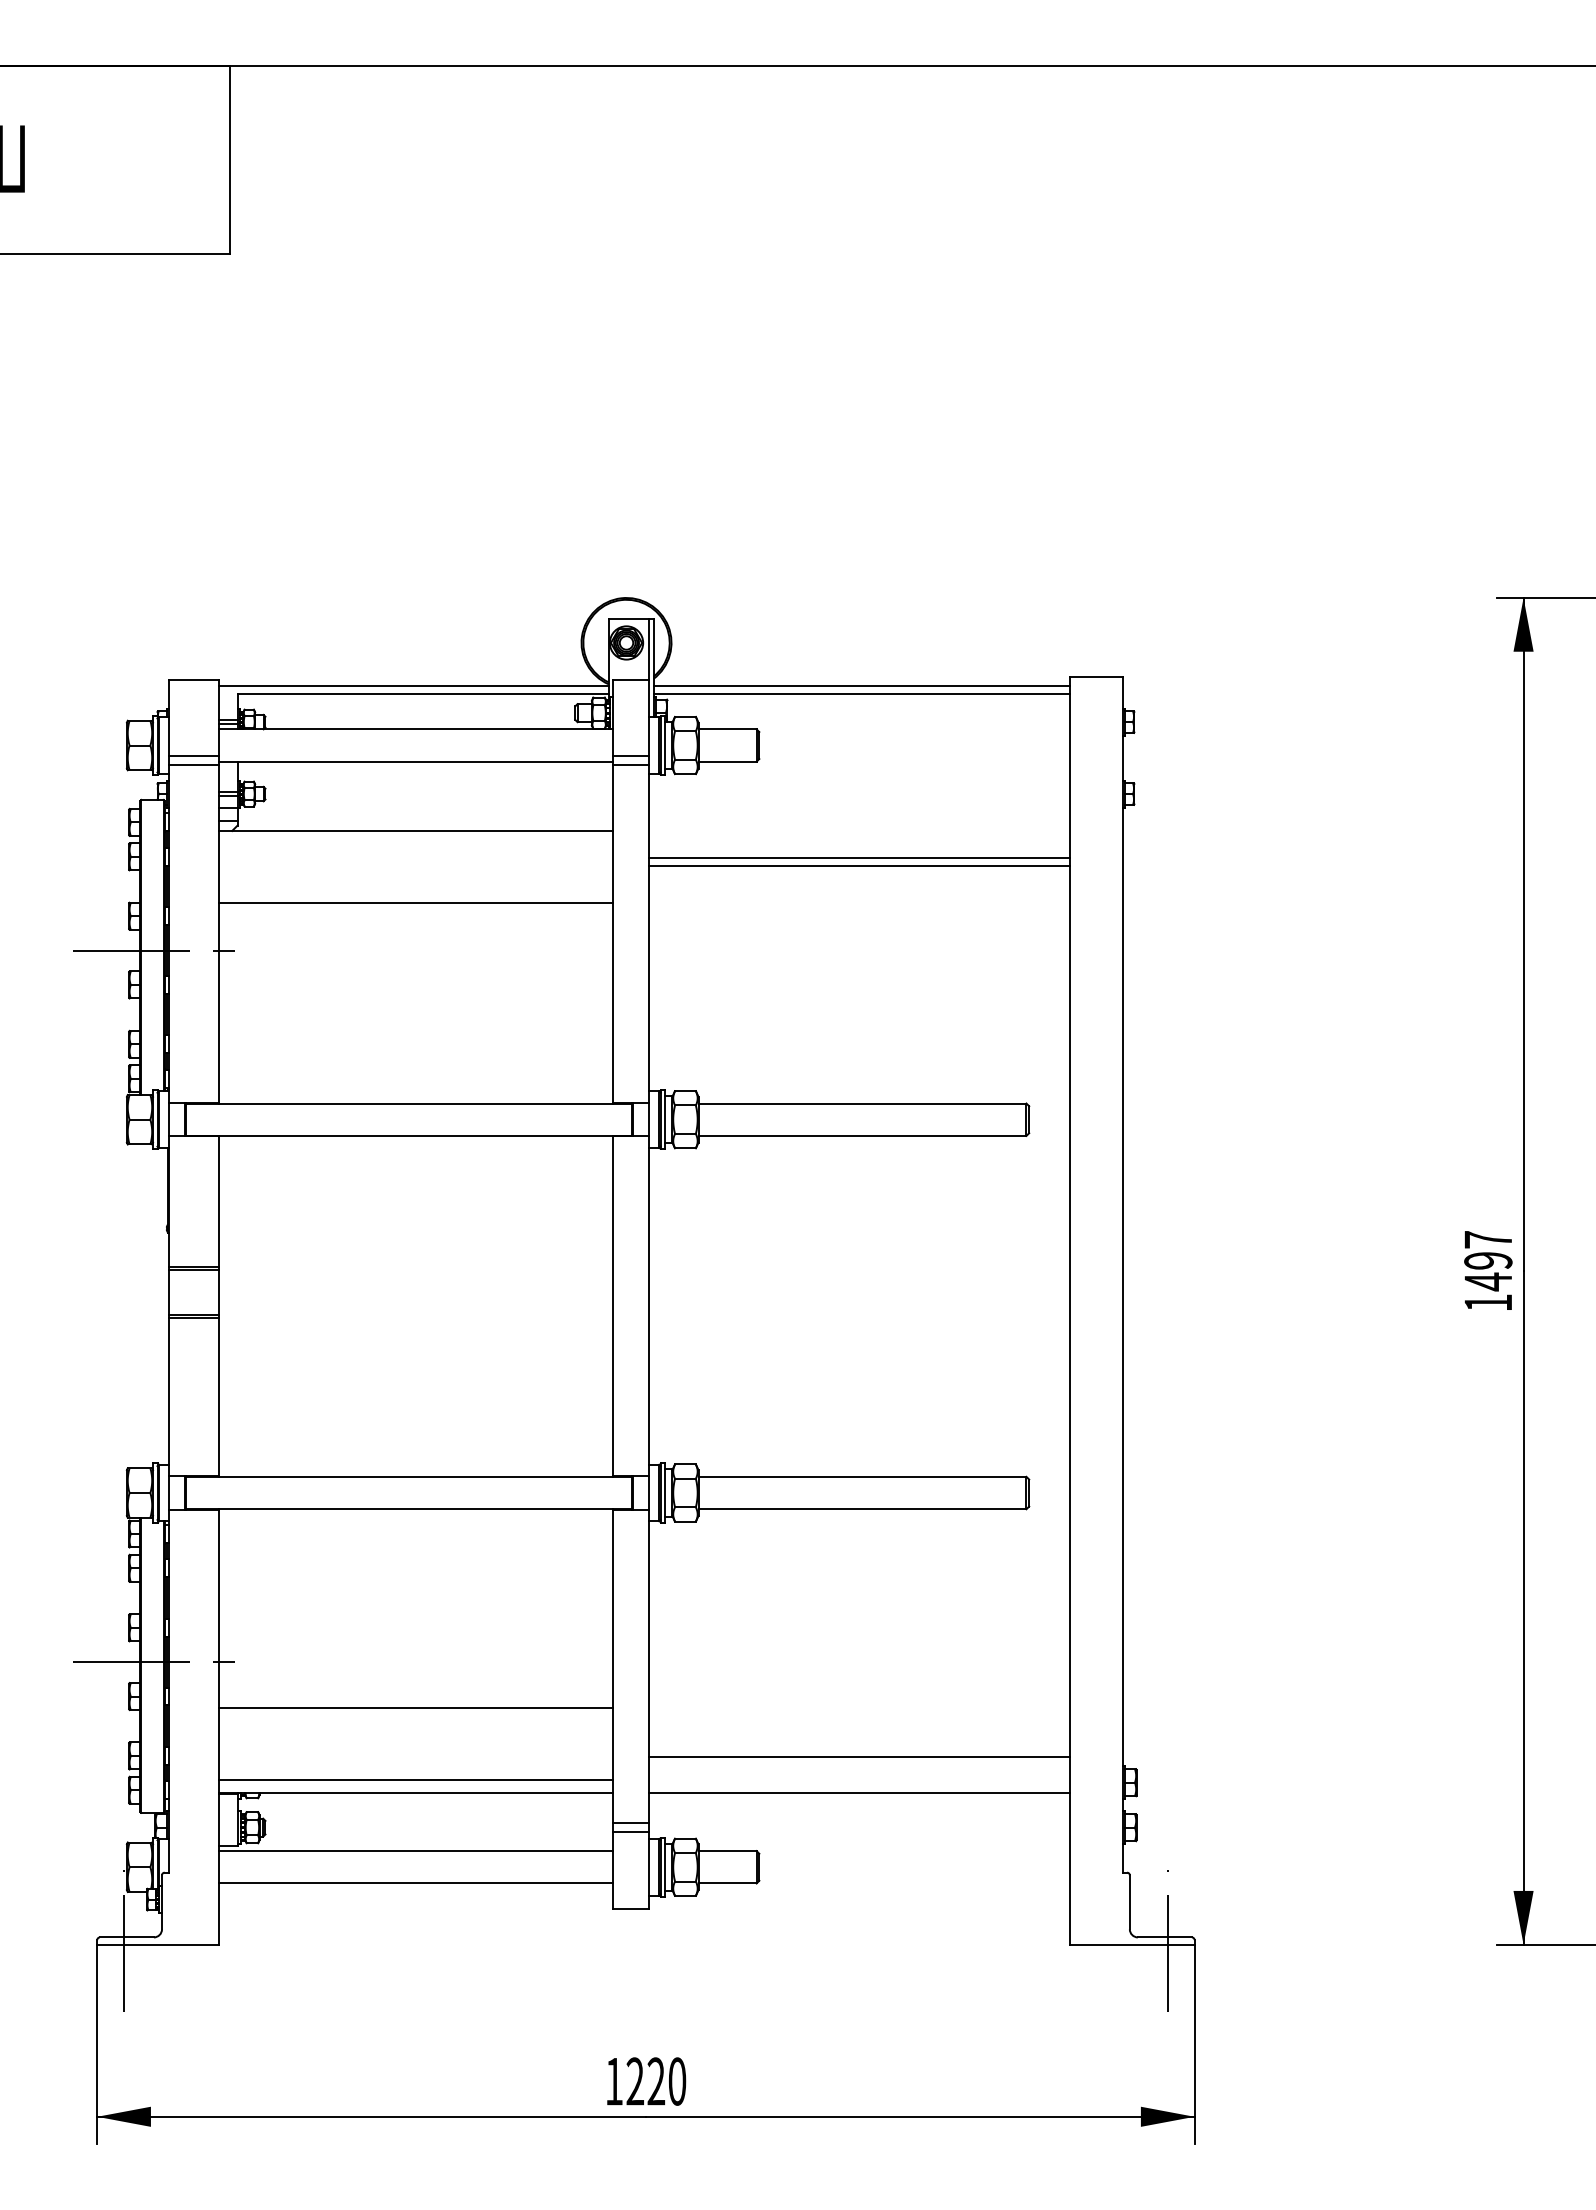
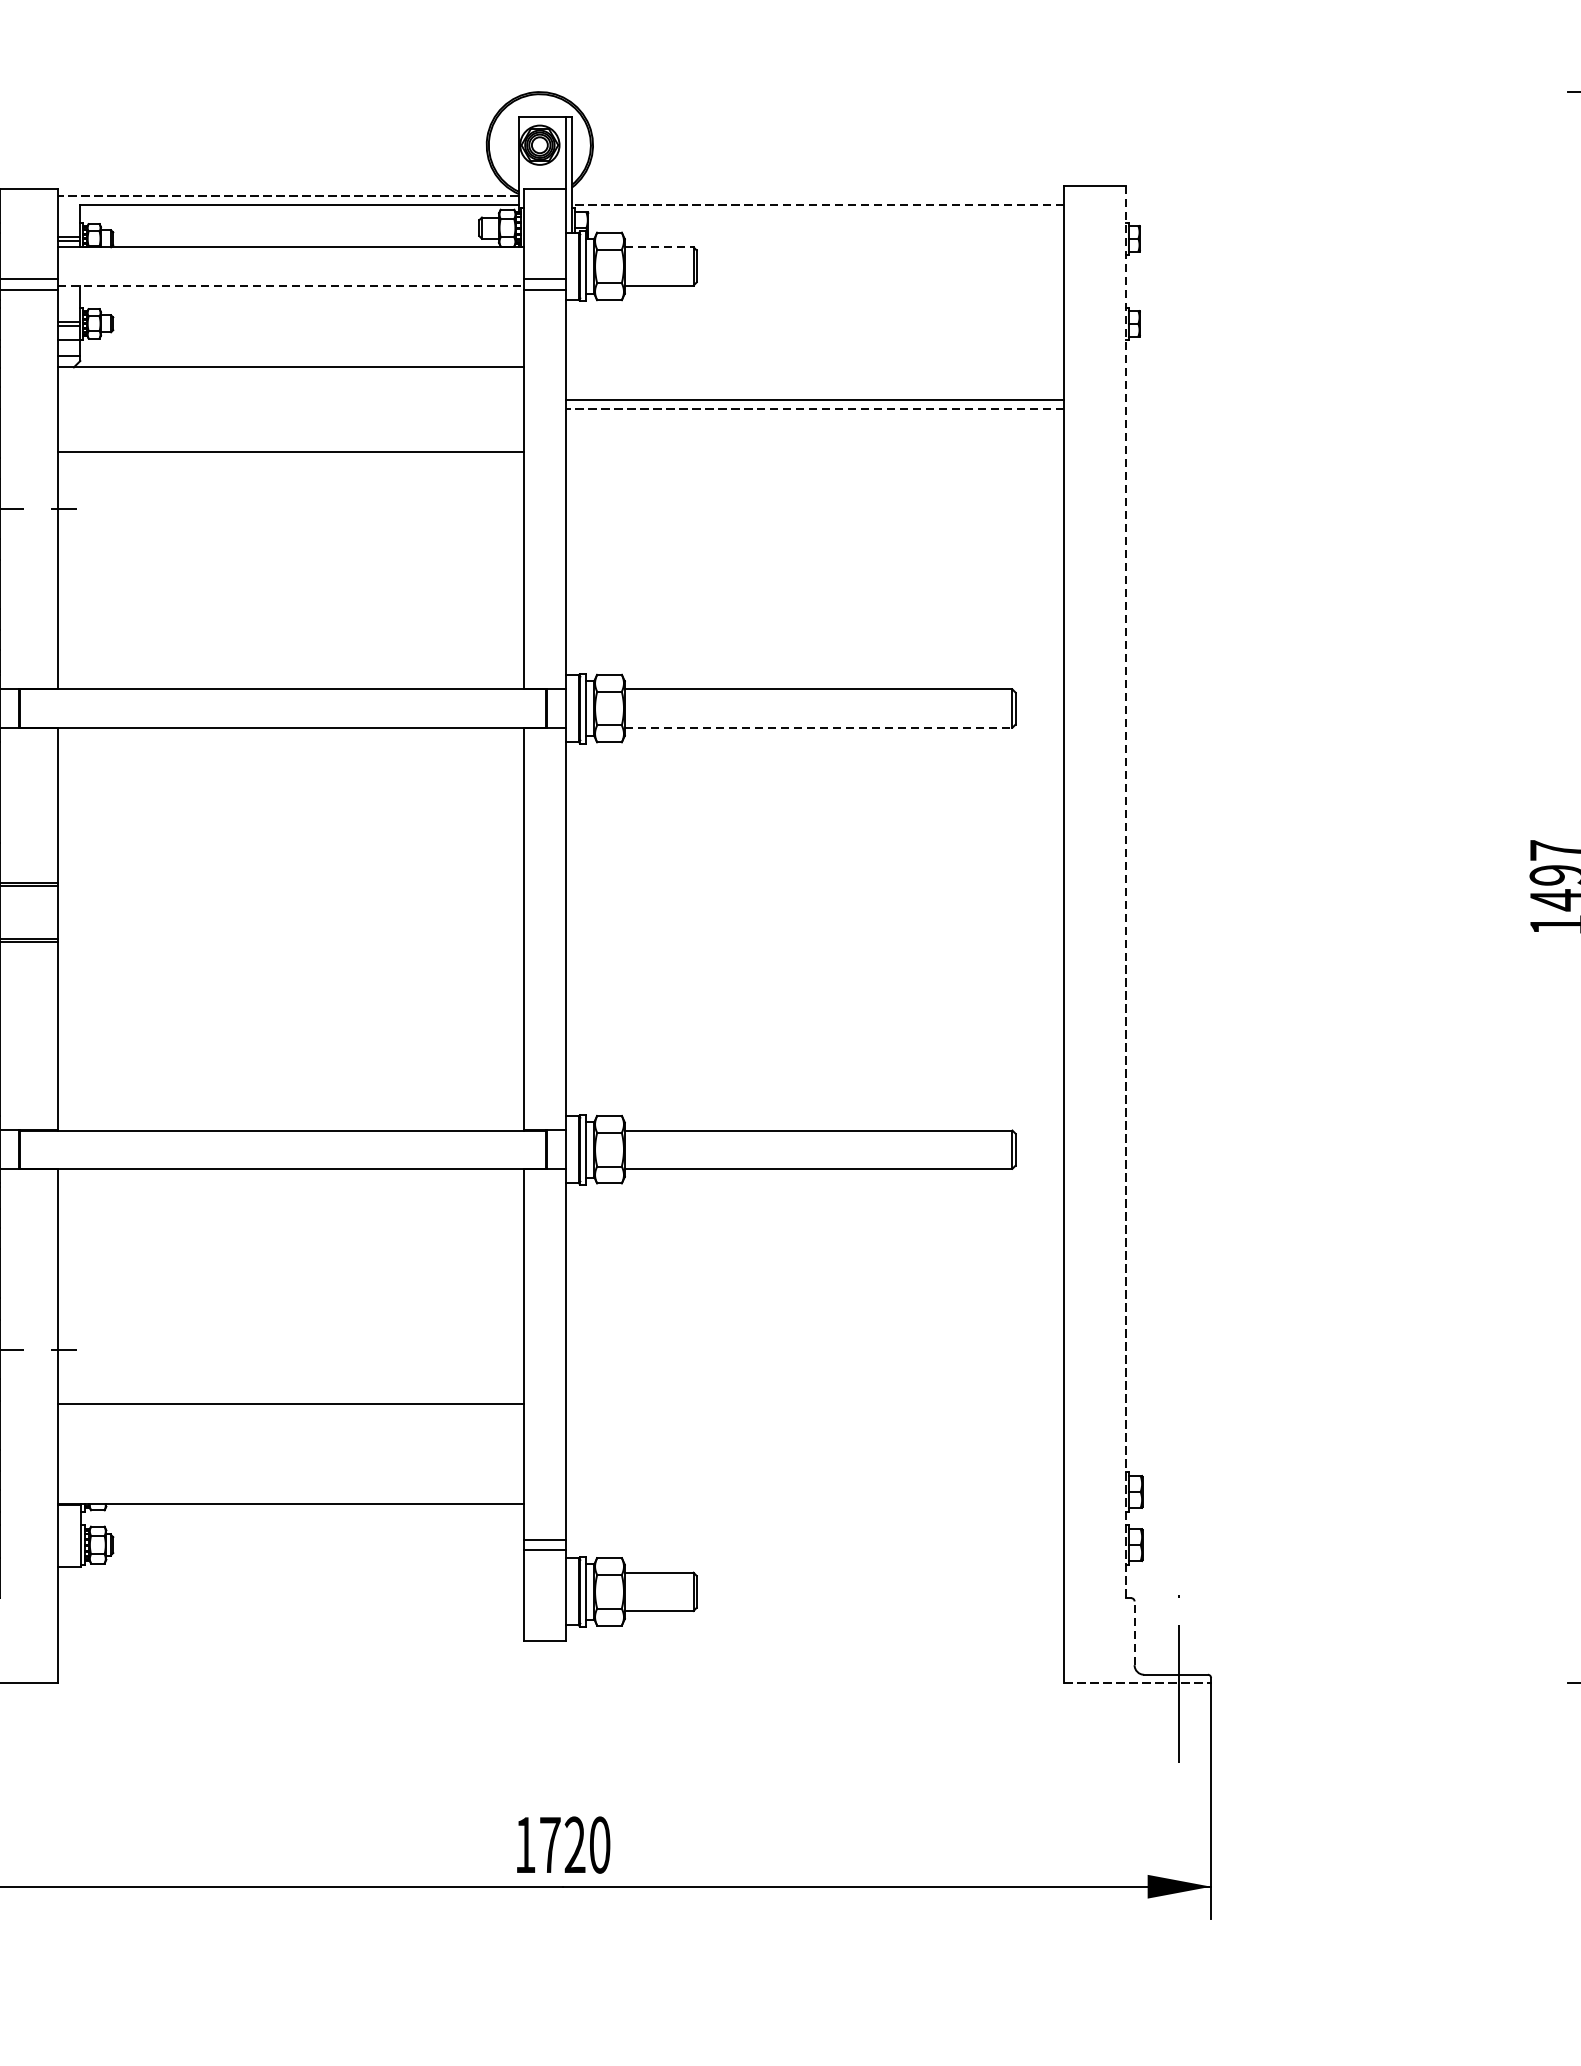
line: (413, 686) -> (288, 196), solid -> dashed
line: (861, 686) -> (817, 196), removed
line: (861, 693) -> (817, 204), solid -> dashed
line: (728, 729) -> (660, 247), solid -> dashed
line: (416, 761) -> (291, 285), solid -> dashed
line: (859, 866) -> (815, 409), solid -> dashed
line: (862, 1135) -> (818, 727), solid -> dashed
line: (1122, 1274) -> (1125, 891), solid -> dashed
line: (859, 1756) -> (815, 1460), removed
line: (415, 1780) -> (290, 1489), removed
line: (859, 1792) -> (815, 1503), removed
line: (415, 1851) -> (290, 1573), removed
line: (415, 1883) -> (290, 1611), removed
line: (1129, 1902) -> (1134, 1633), solid -> dashed
line: (1133, 1944) -> (1138, 1683), solid -> dashed
text: (635, 2081) -> (550, 1845), 1220 -> 1720

